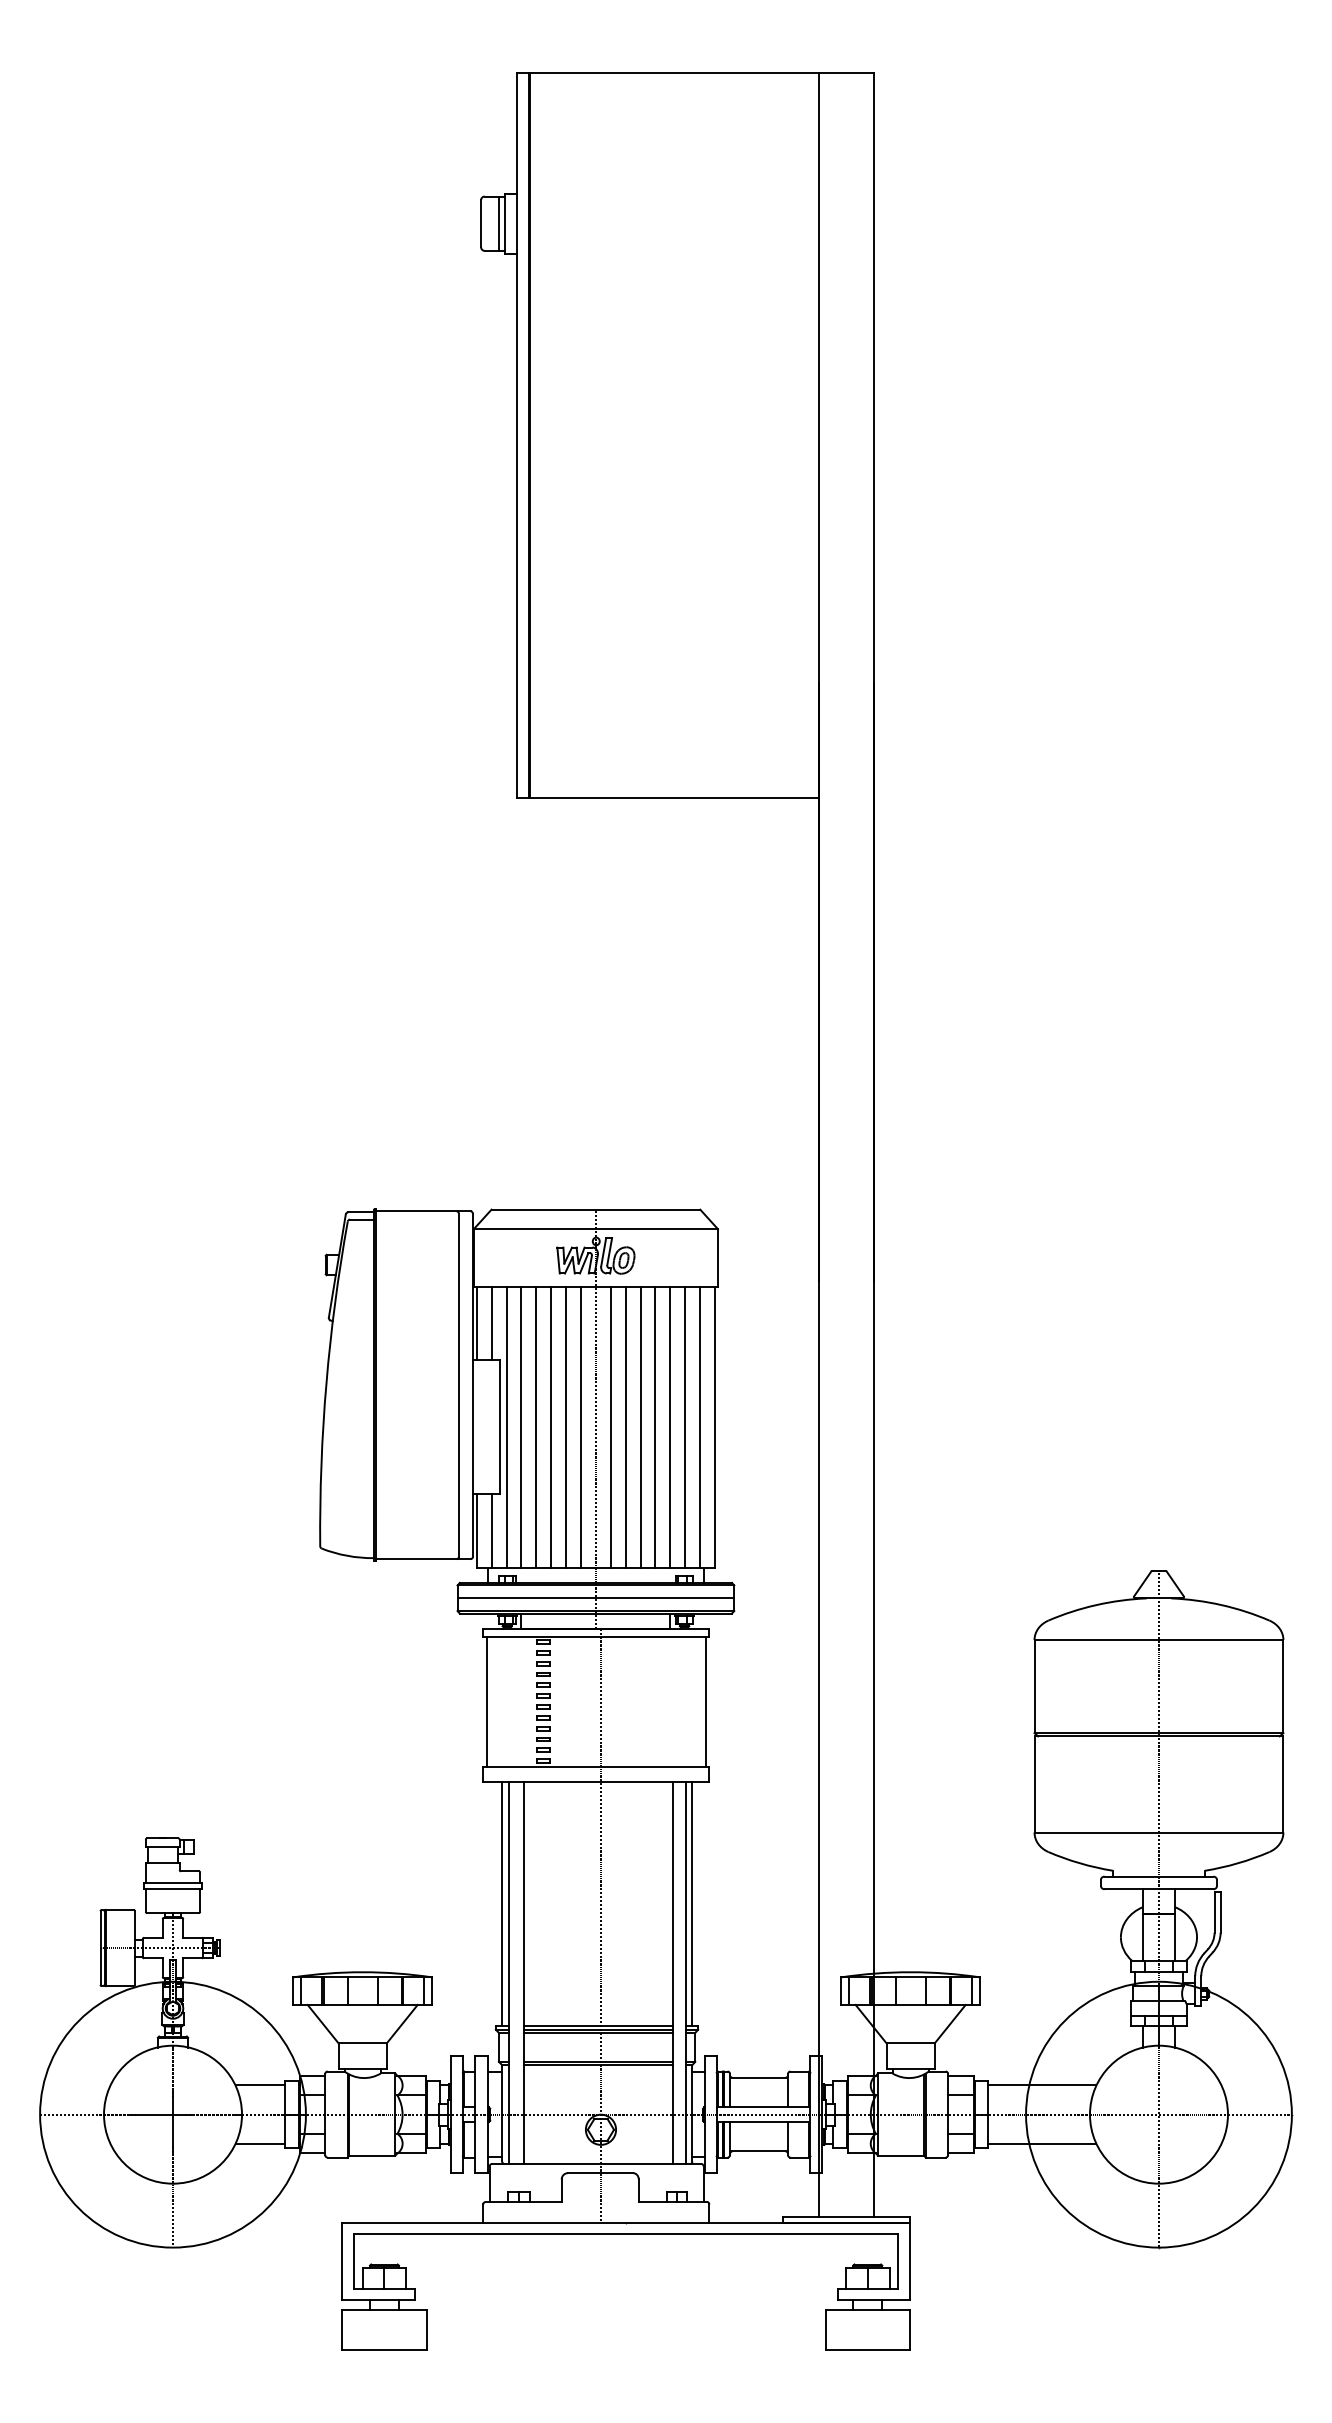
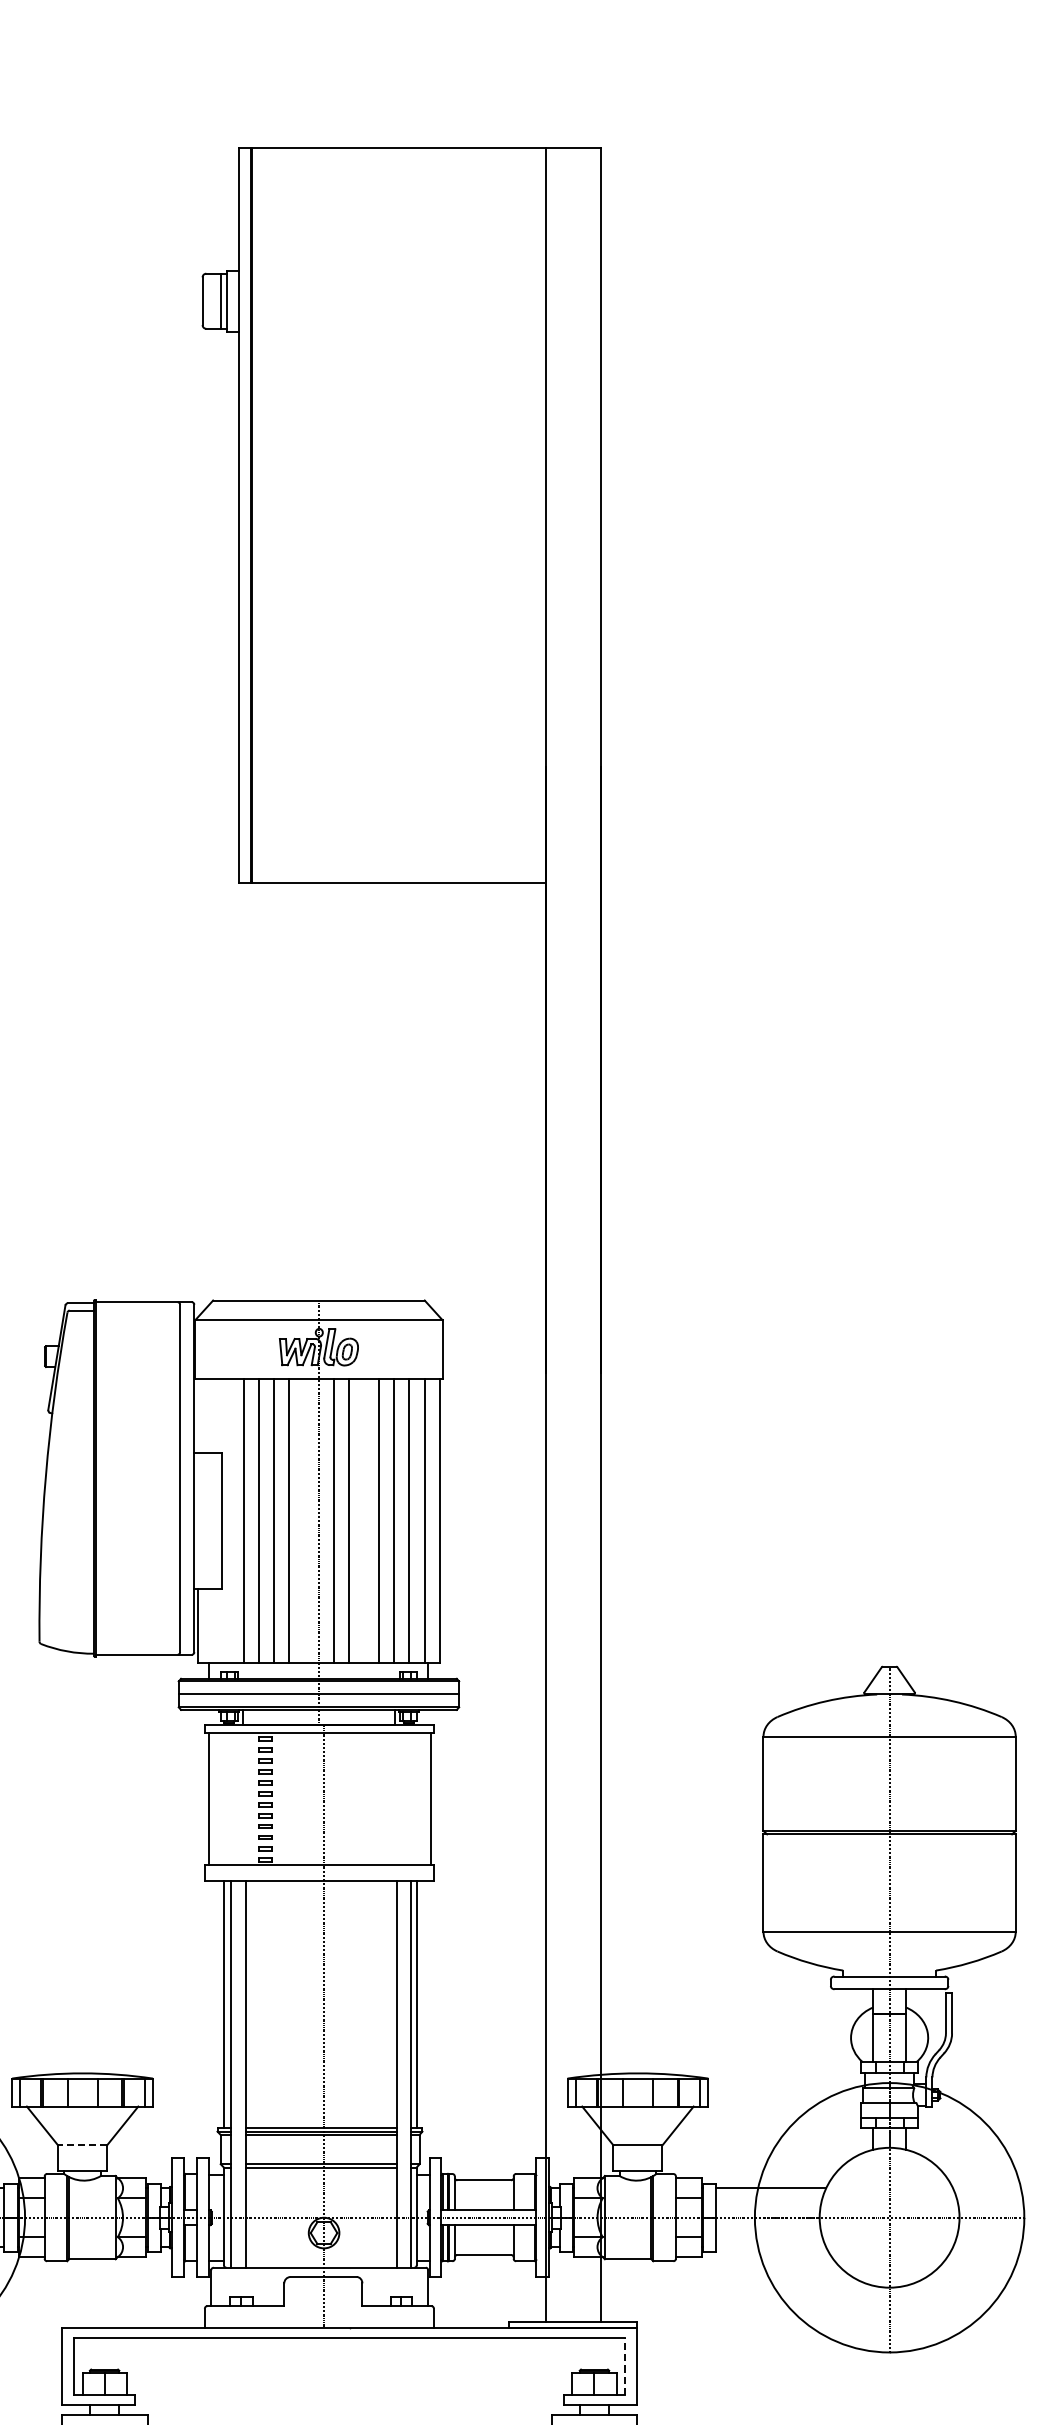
line: (476, 1323) -> (197, 1415), removed
line: (491, 1323) -> (213, 1415), removed
line: (506, 1427) -> (228, 1521), removed
line: (581, 1427) -> (304, 1521), removed
line: (640, 1427) -> (364, 1521), removed
line: (491, 1530) -> (213, 1625), removed
line: (362, 2043) -> (82, 2145), solid -> dashed
line: (1042, 2143) -> (771, 2246), removed
line: (897, 2261) -> (624, 2366), solid -> dashed

